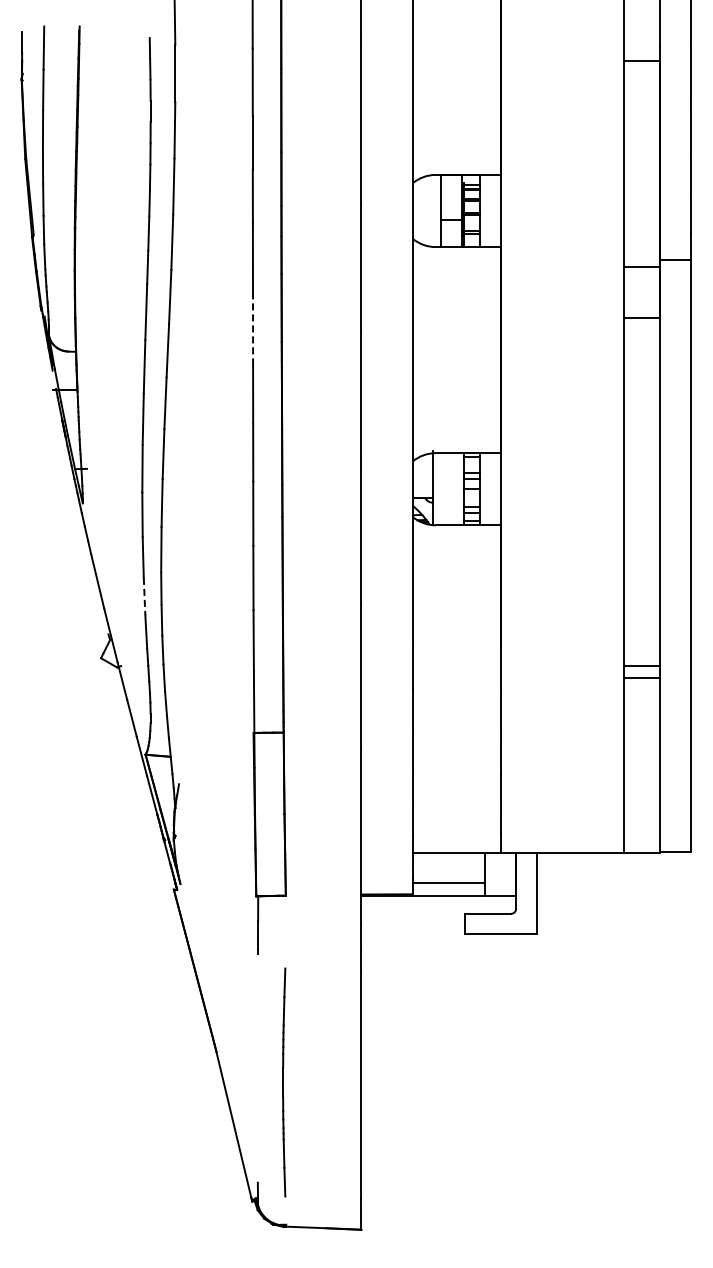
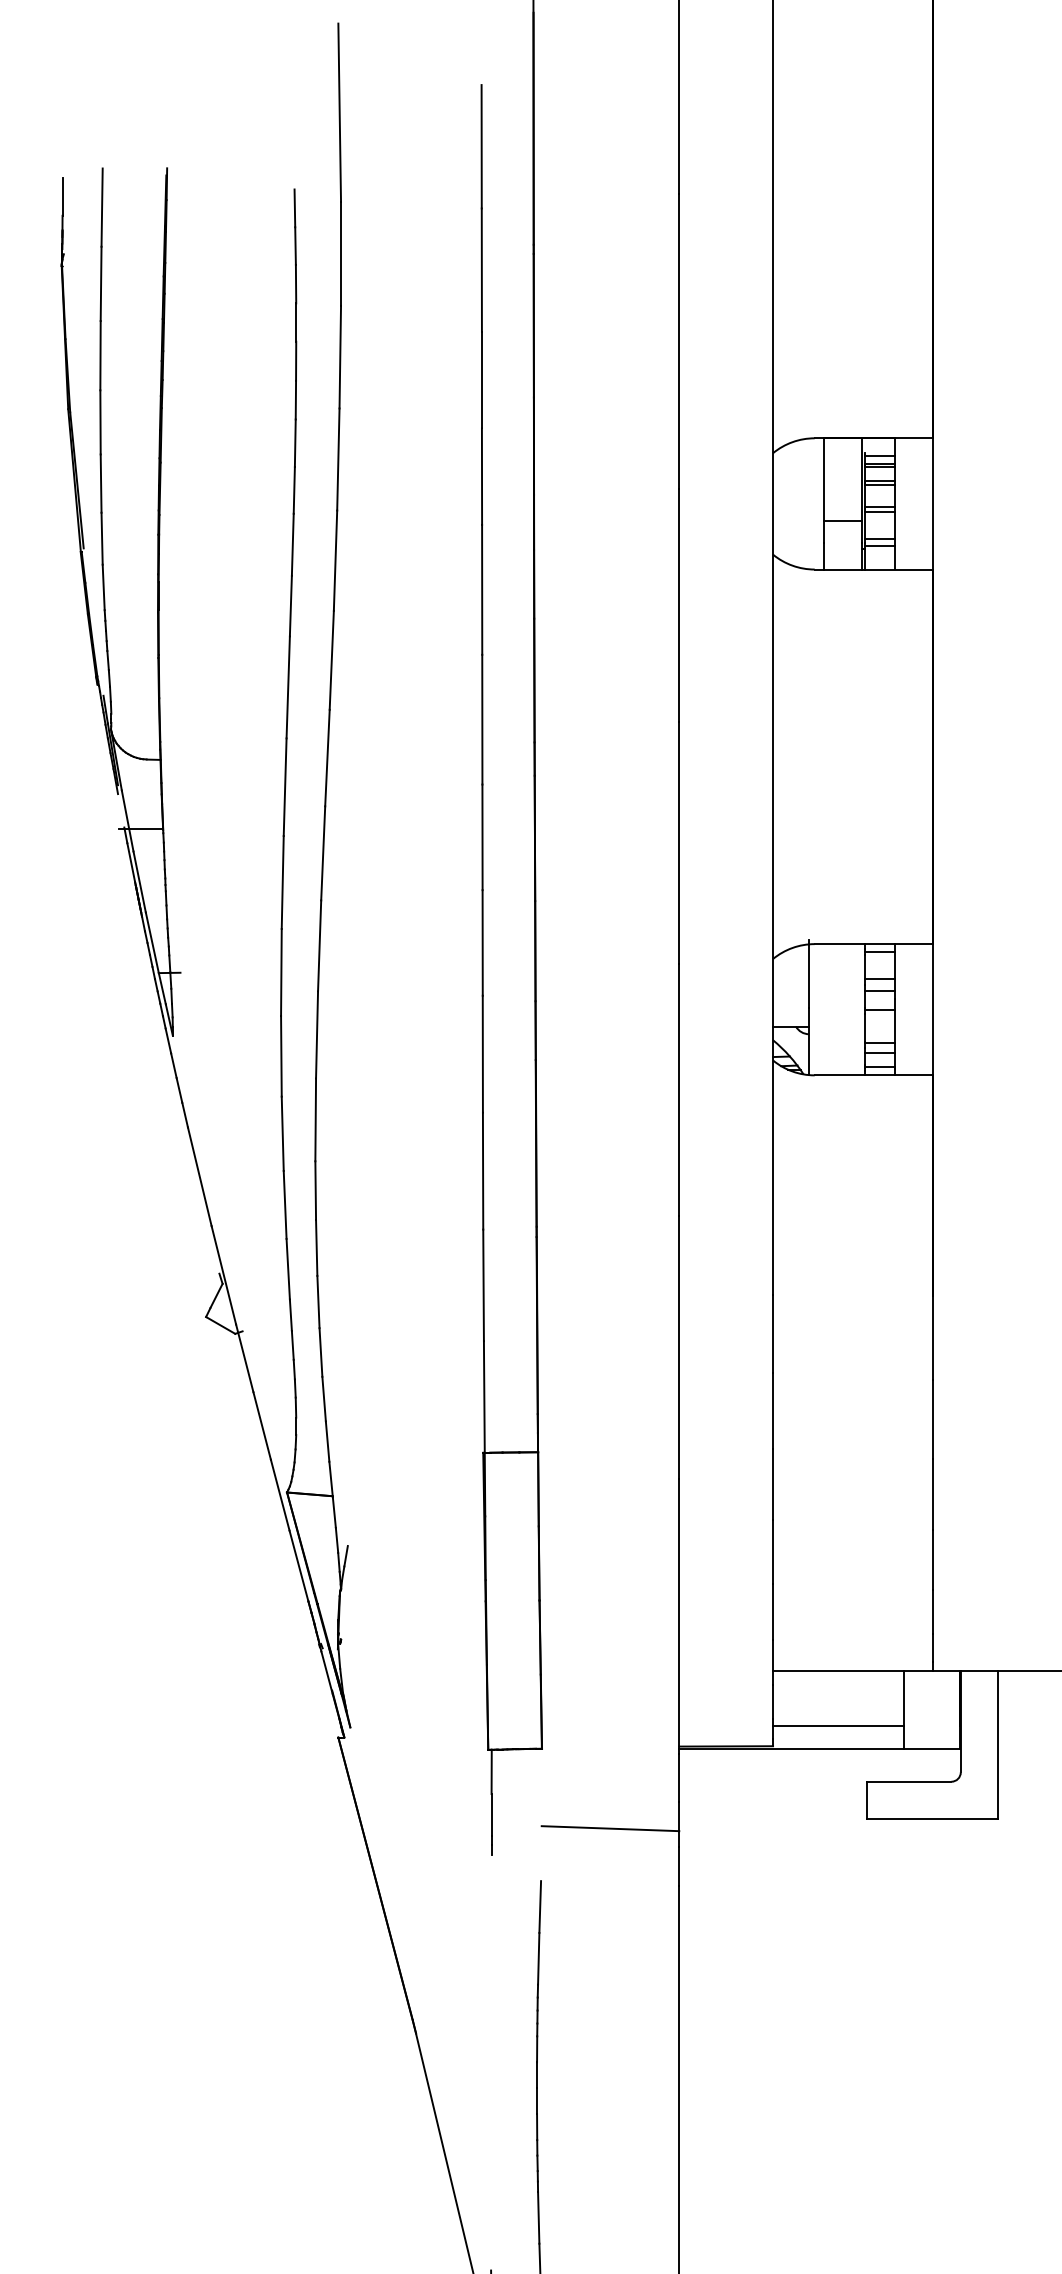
line: (253, 329) -> (483, 719), dashed -> solid
line: (144, 596) -> (285, 1204), dashed -> solid
line: (323, 939) -> (610, 1828), added

